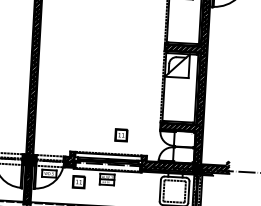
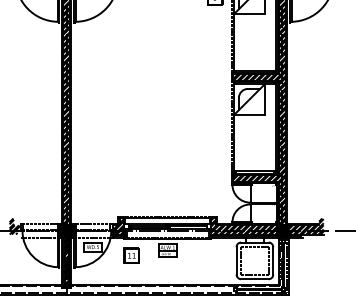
part: (121, 135) -> (182, 192), removed

